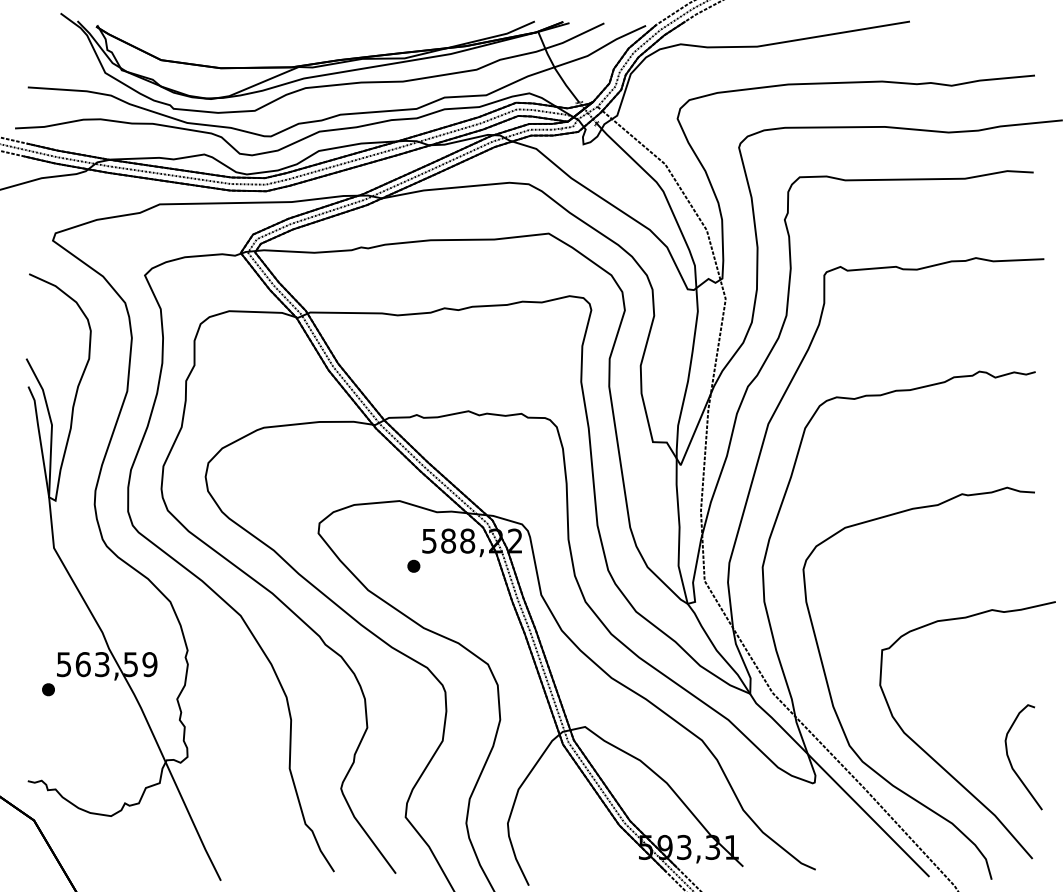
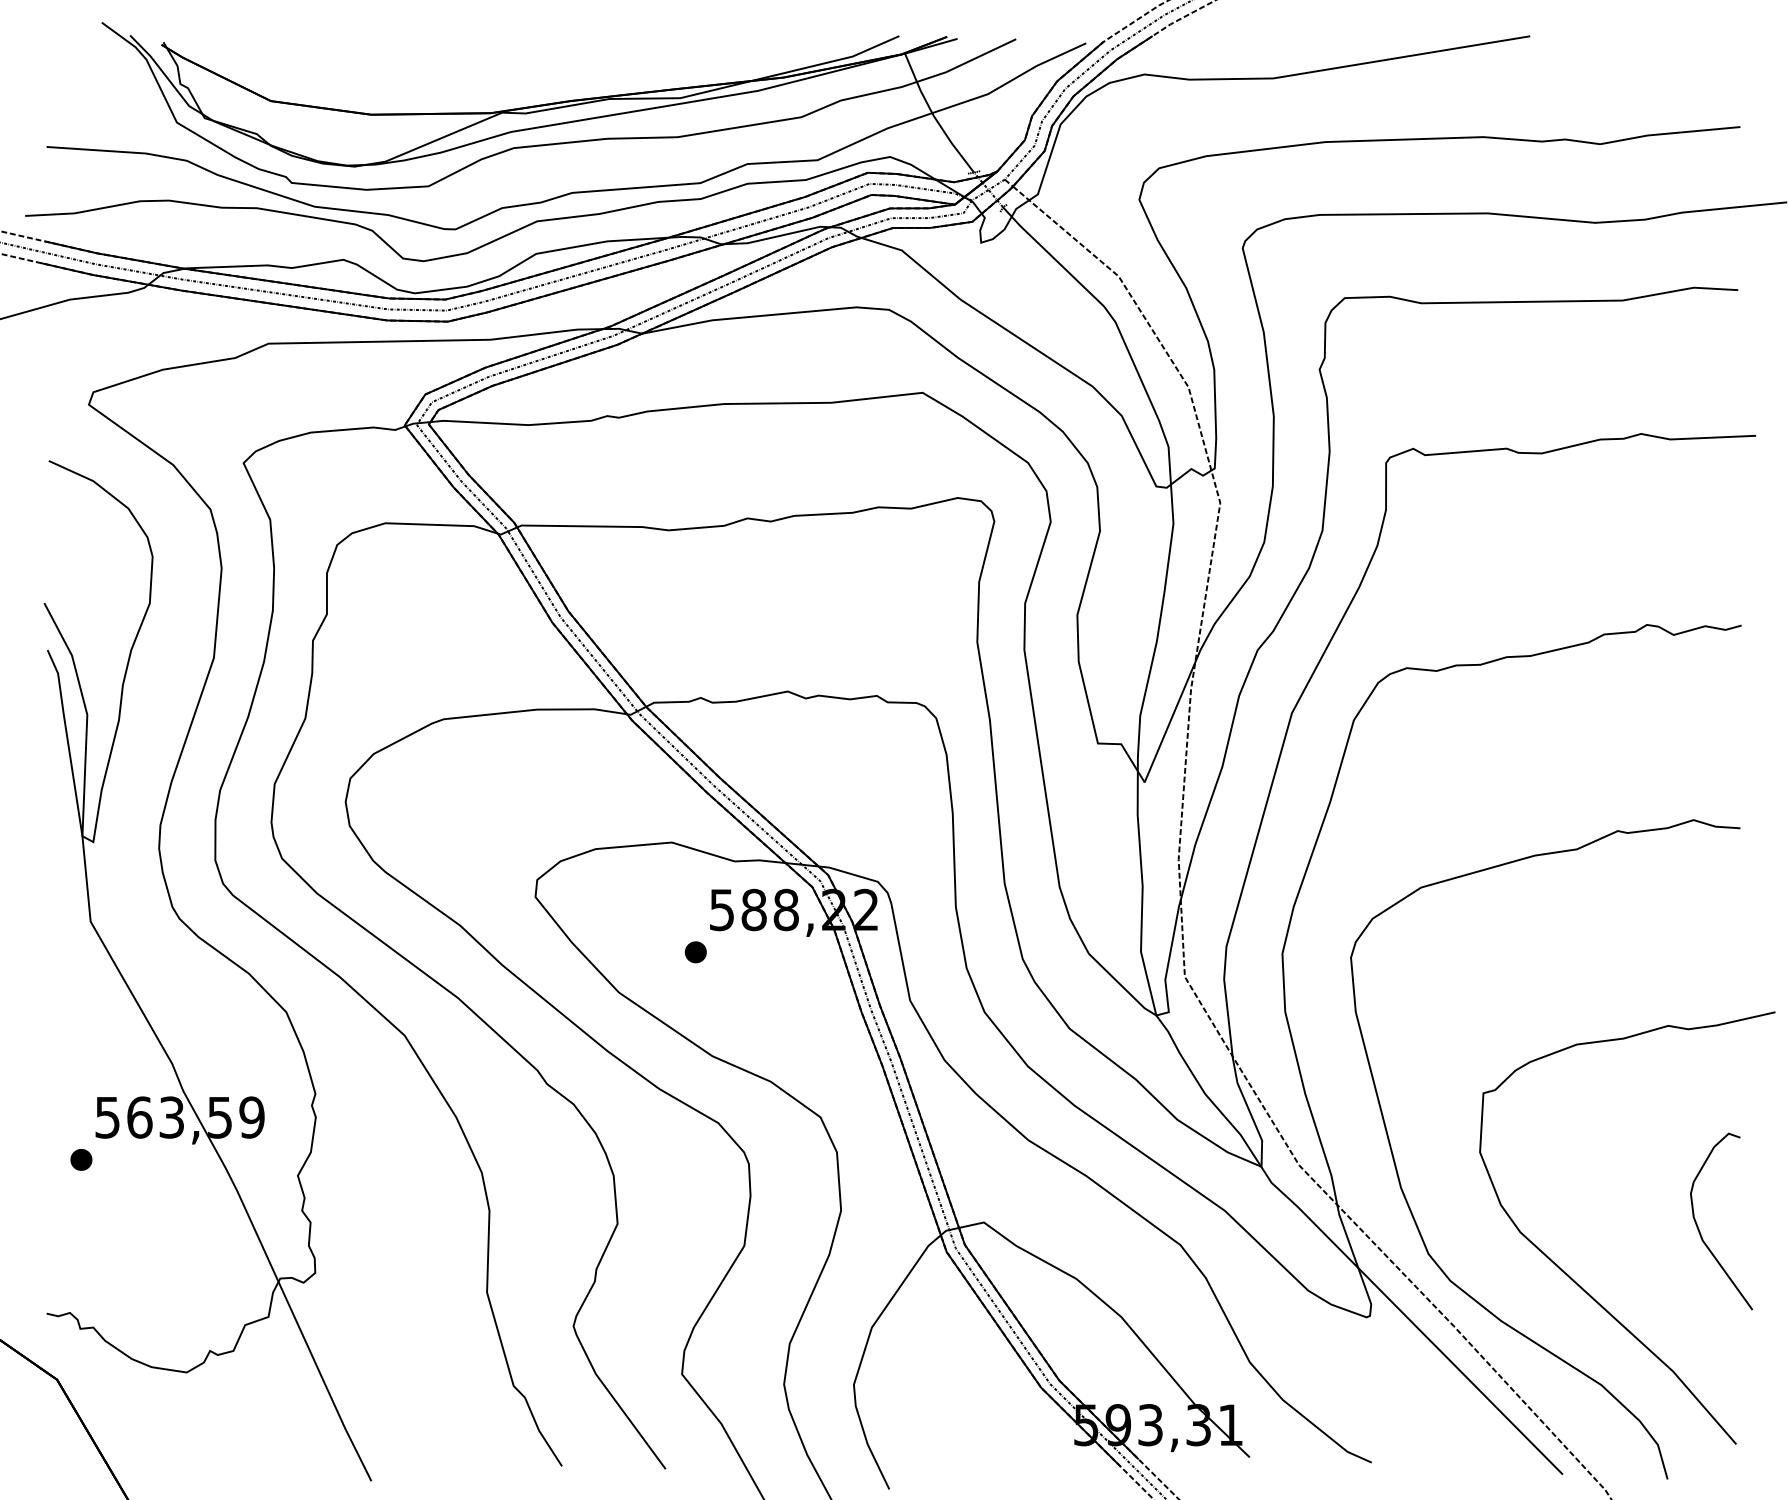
part: (1011, 762) -> (1700, 1230), moved

